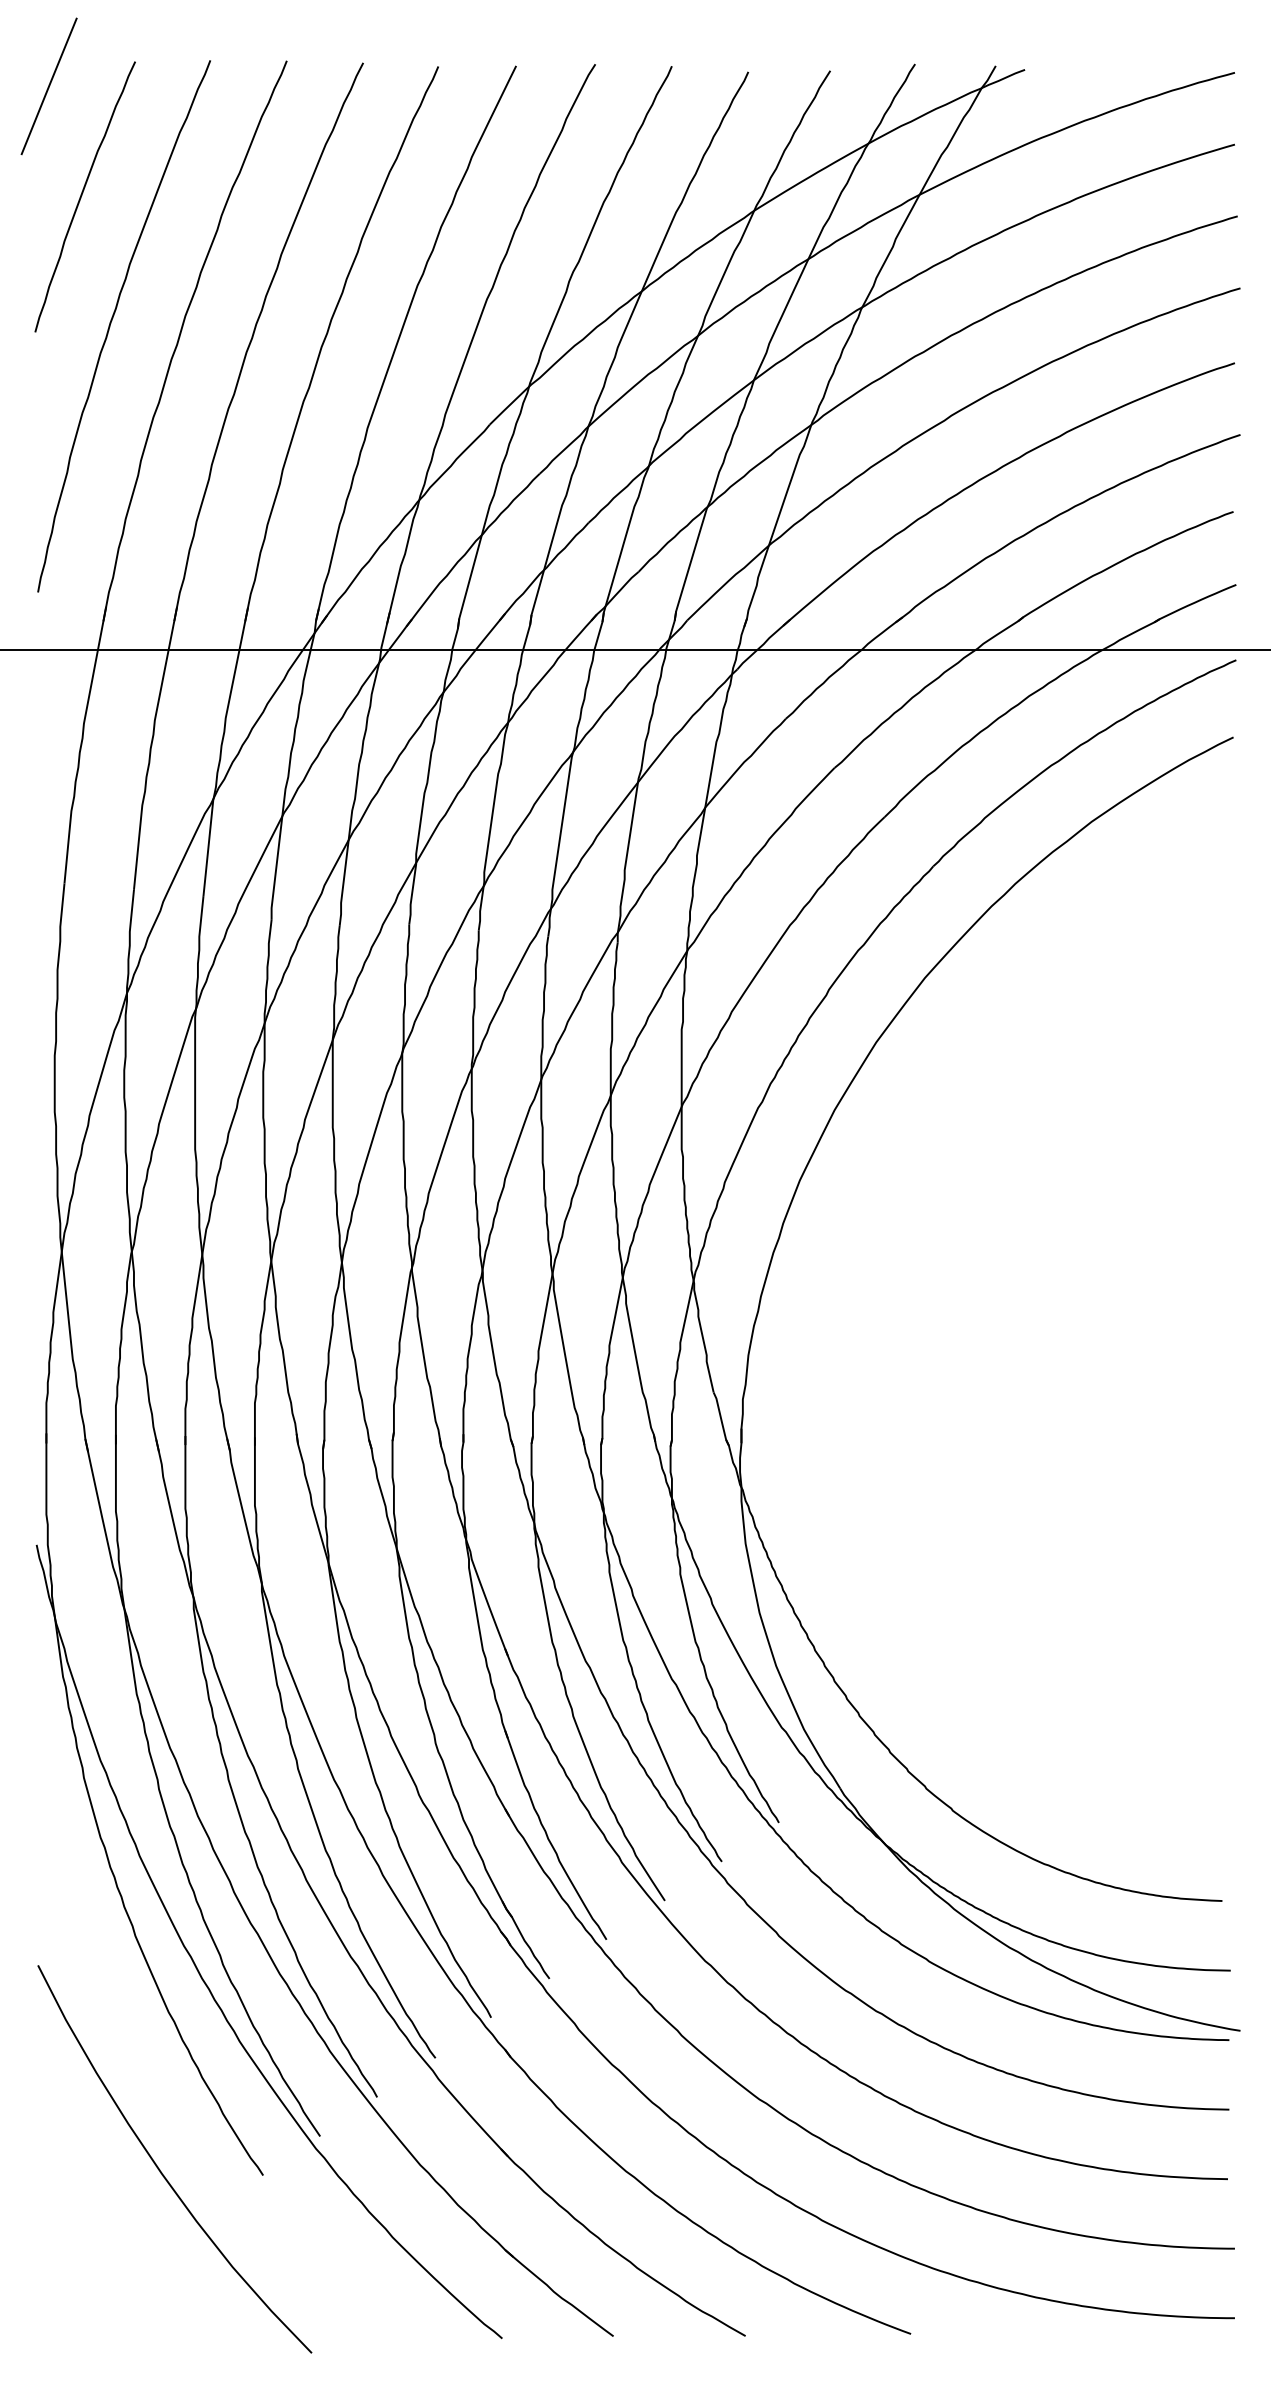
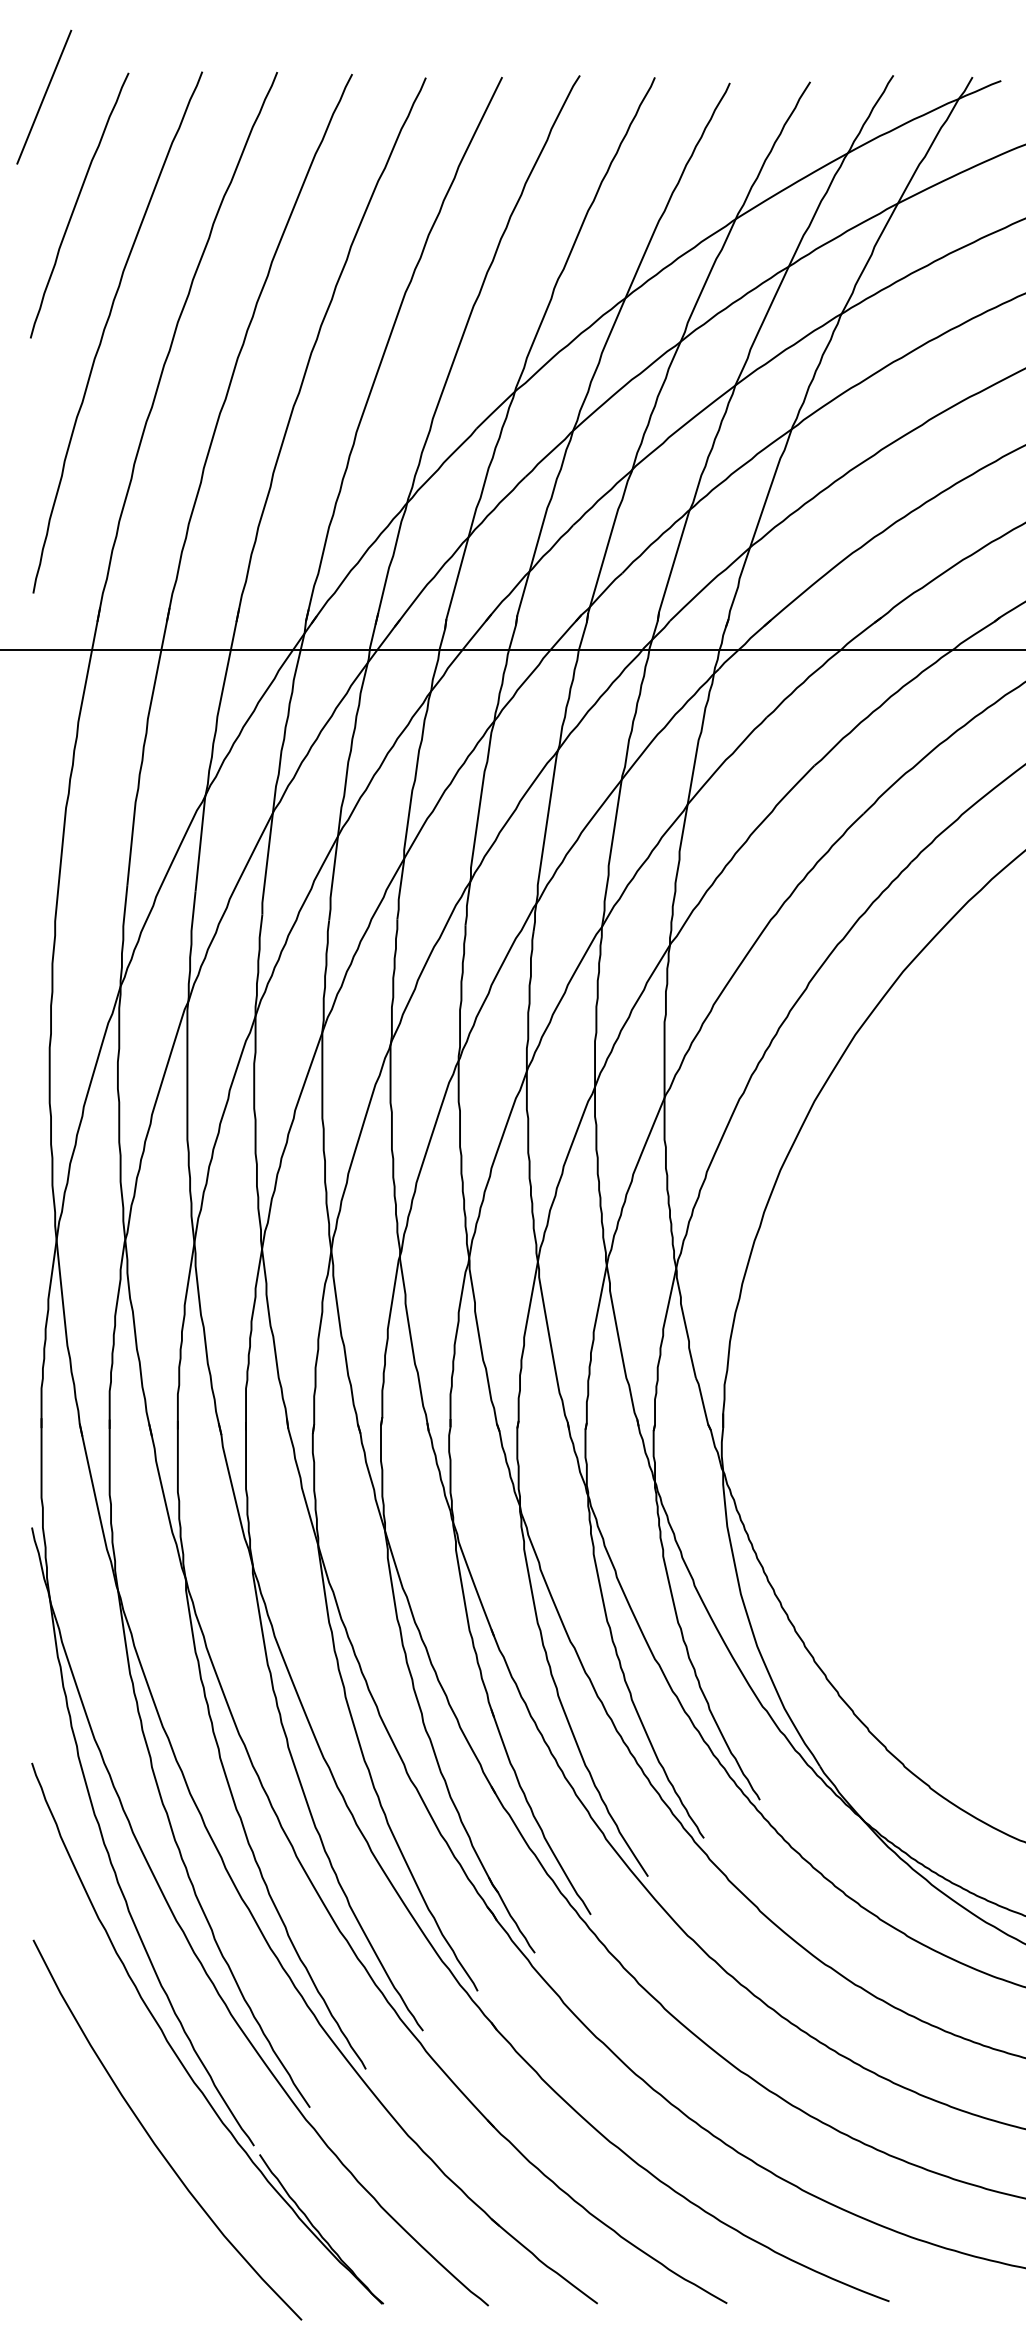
part: (182, 2078) -> (175, 2050), added

